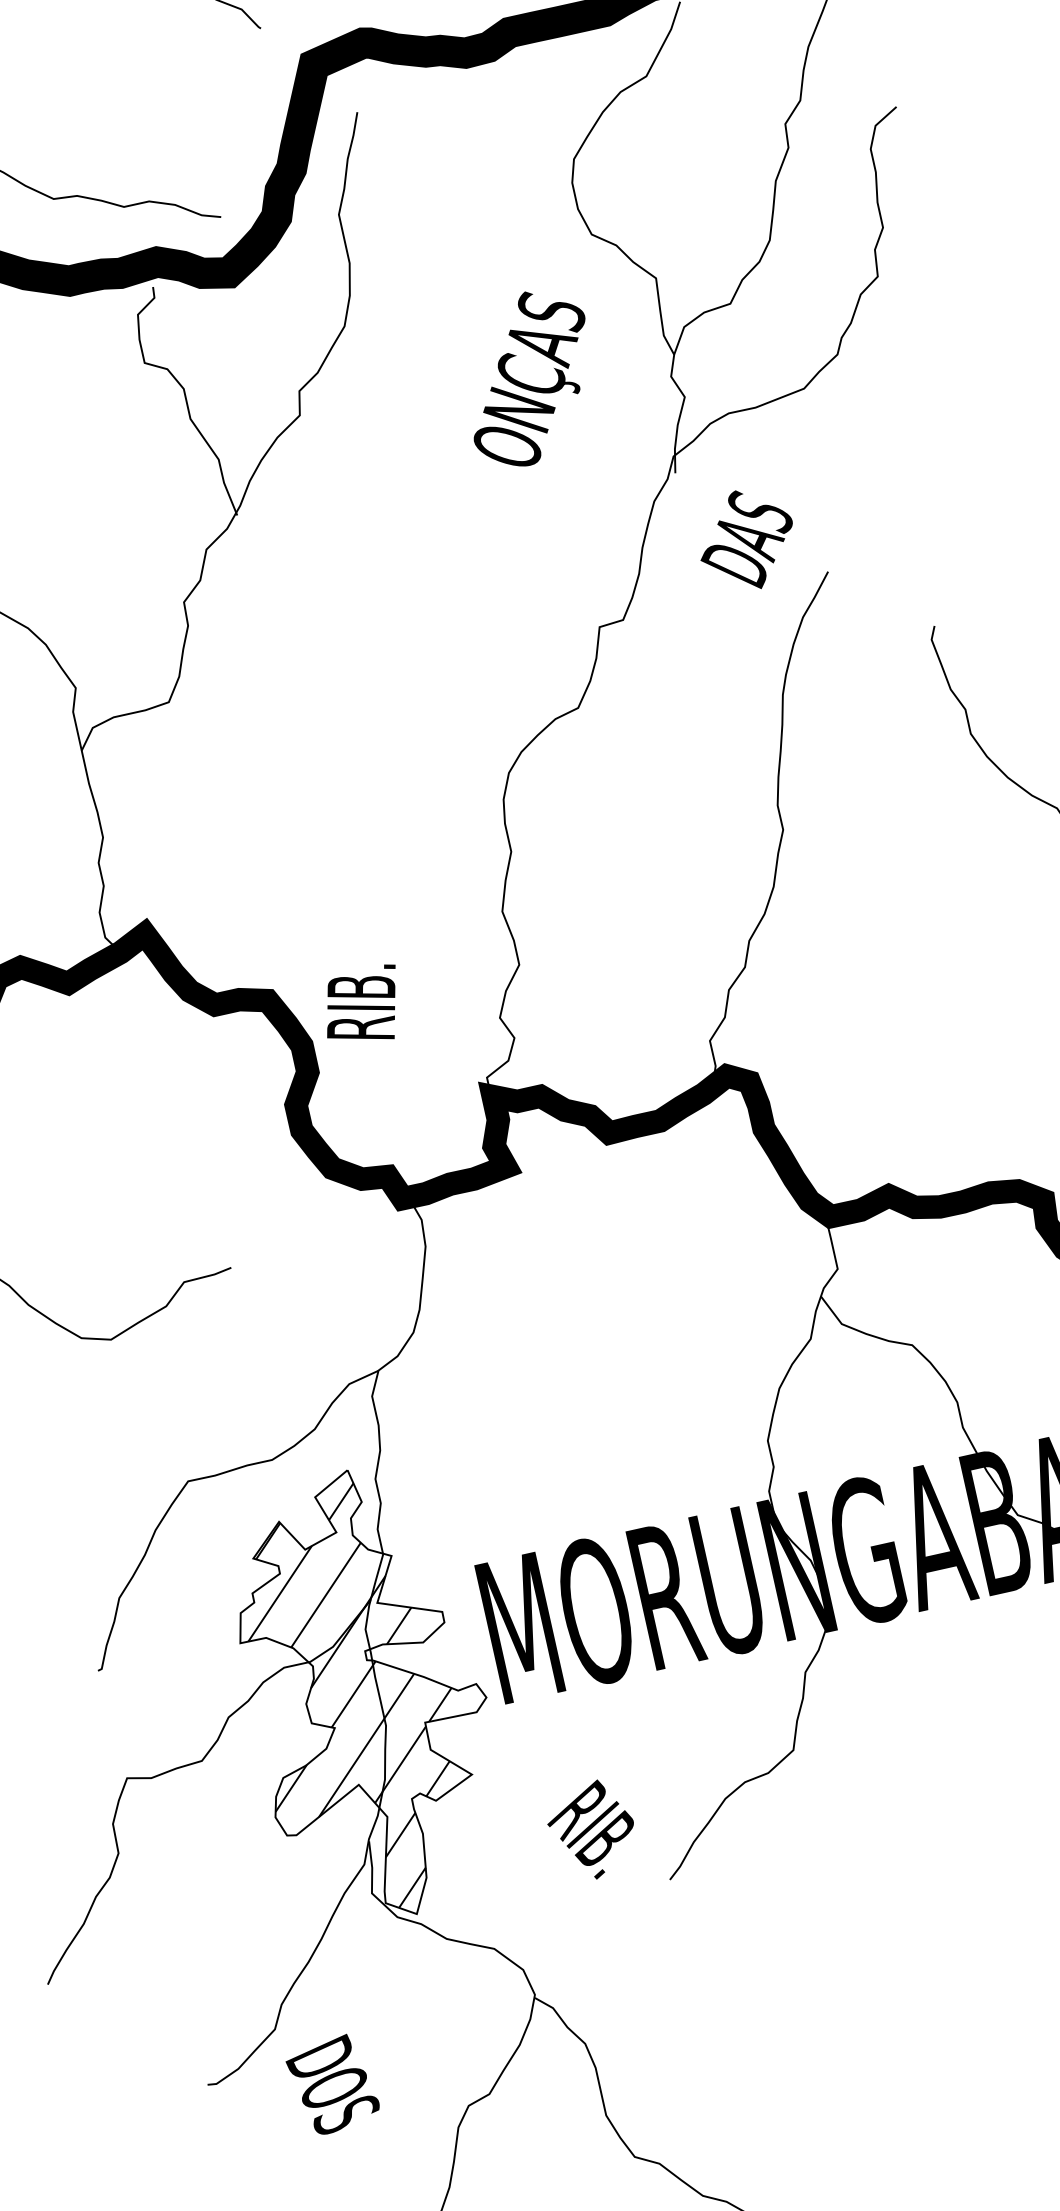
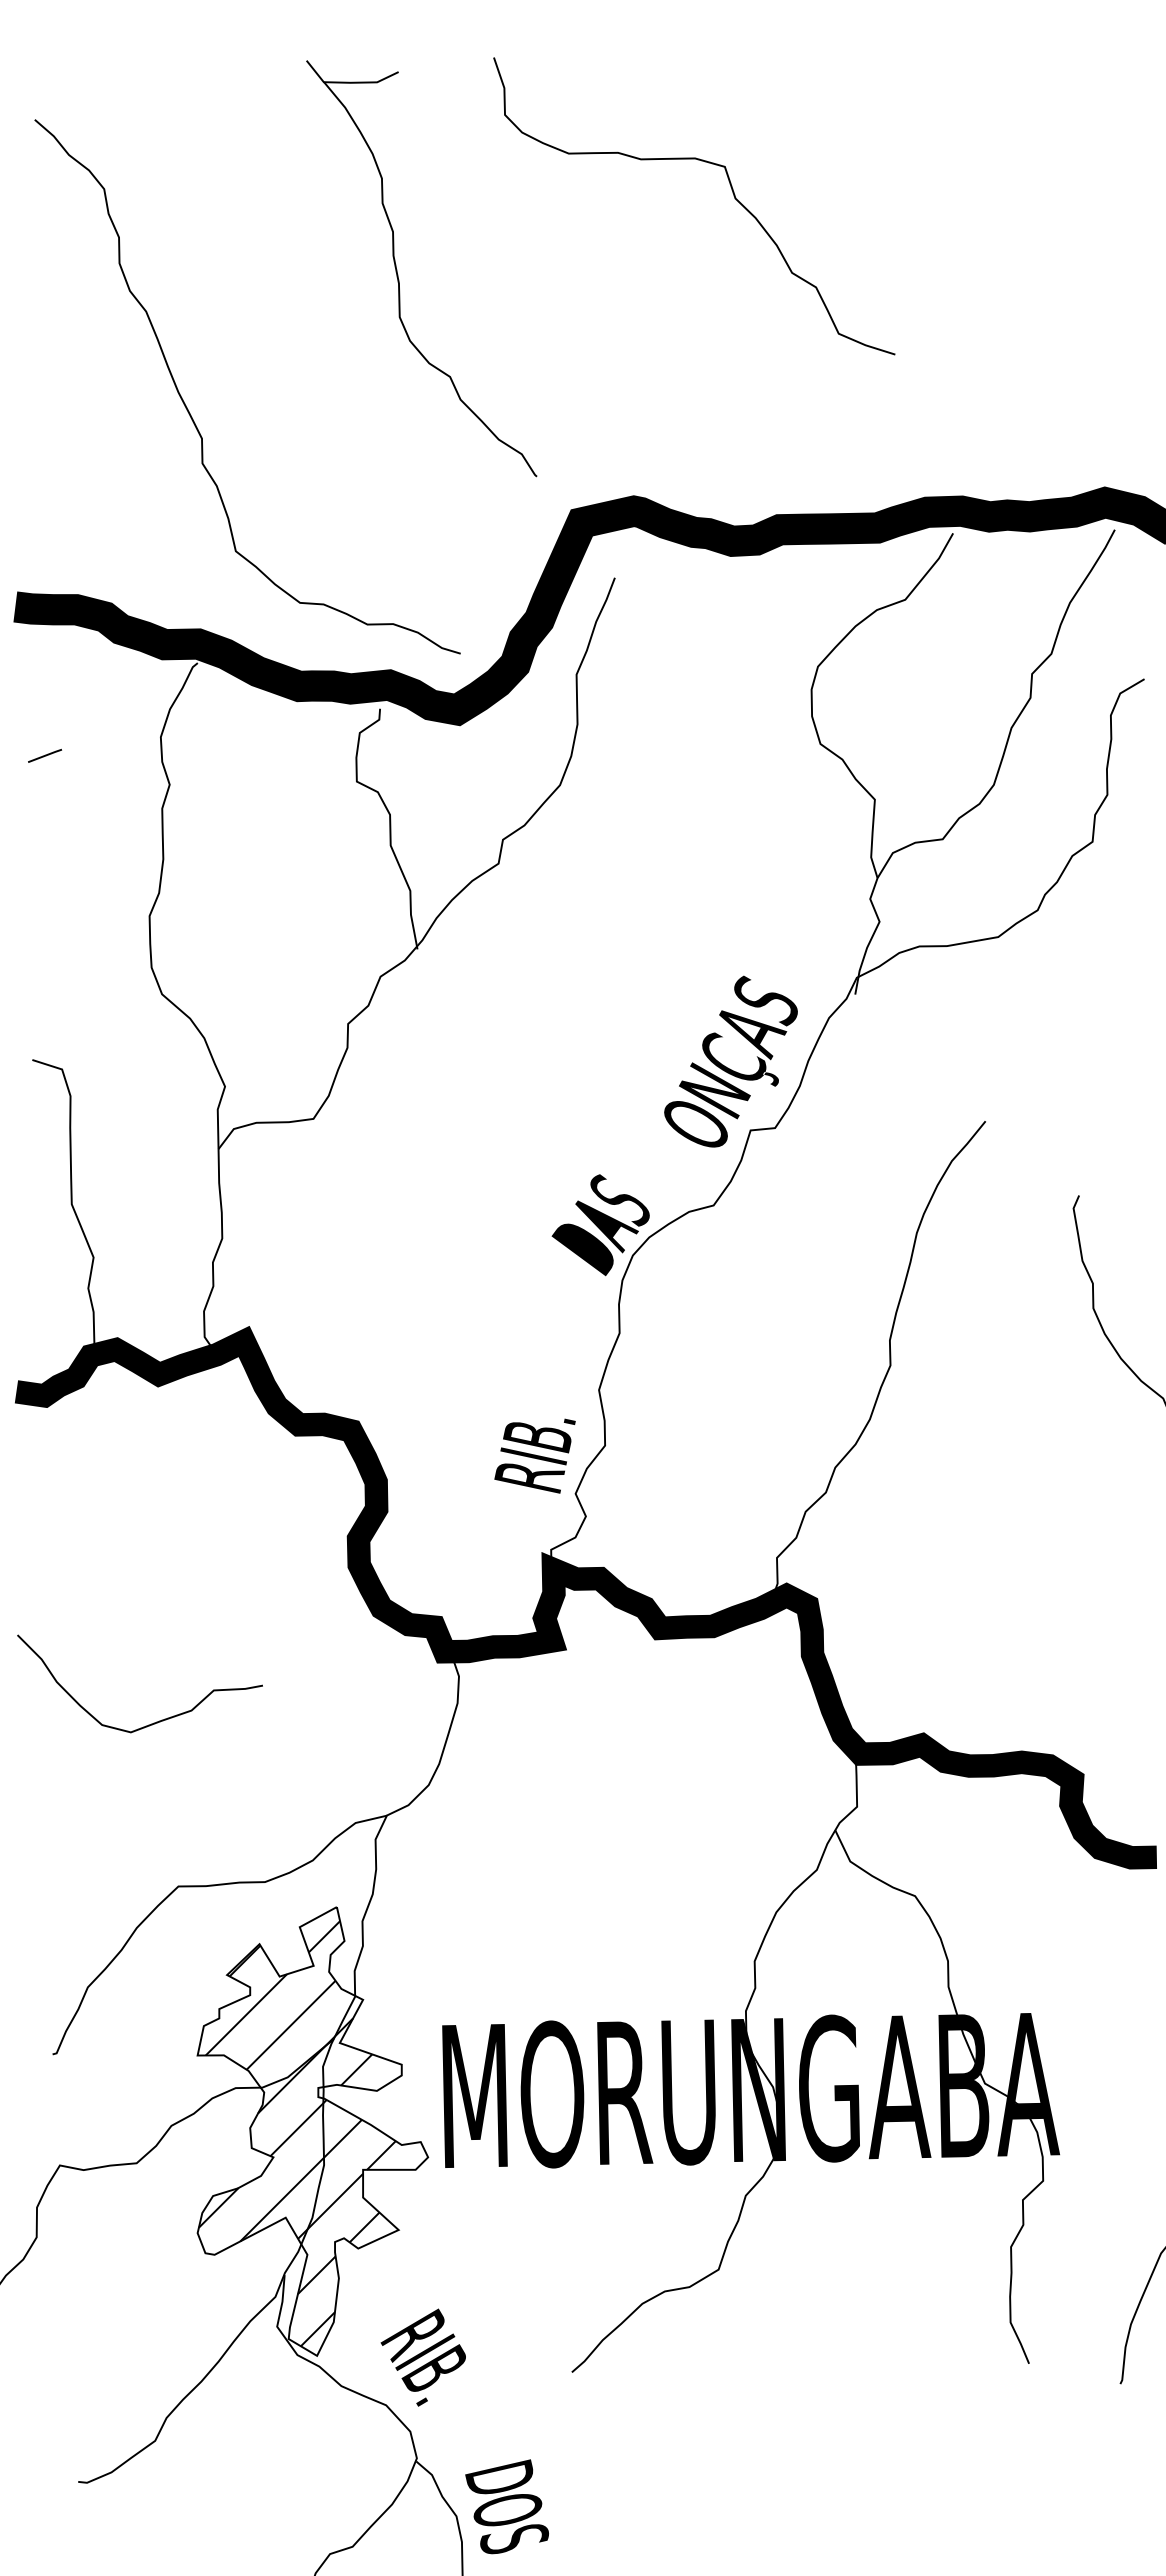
text: (528, 378) -> (730, 1061), moved
text: (746, 540) -> (600, 1225), moved
text: (361, 1006) -> (534, 1455), moved
text: (591, 1830) -> (422, 2357), moved
text: (332, 2084) -> (506, 2506), moved

